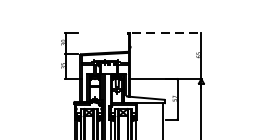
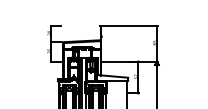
line: (167, 32) -> (130, 25), dashed -> solid

